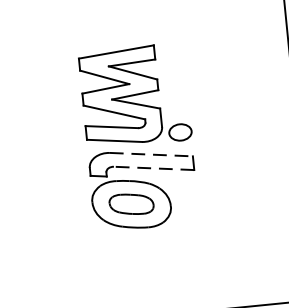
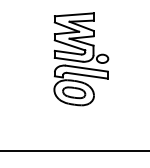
line: (152, 154) -> (87, 68), dashed -> solid
line: (152, 168) -> (86, 75), dashed -> solid

